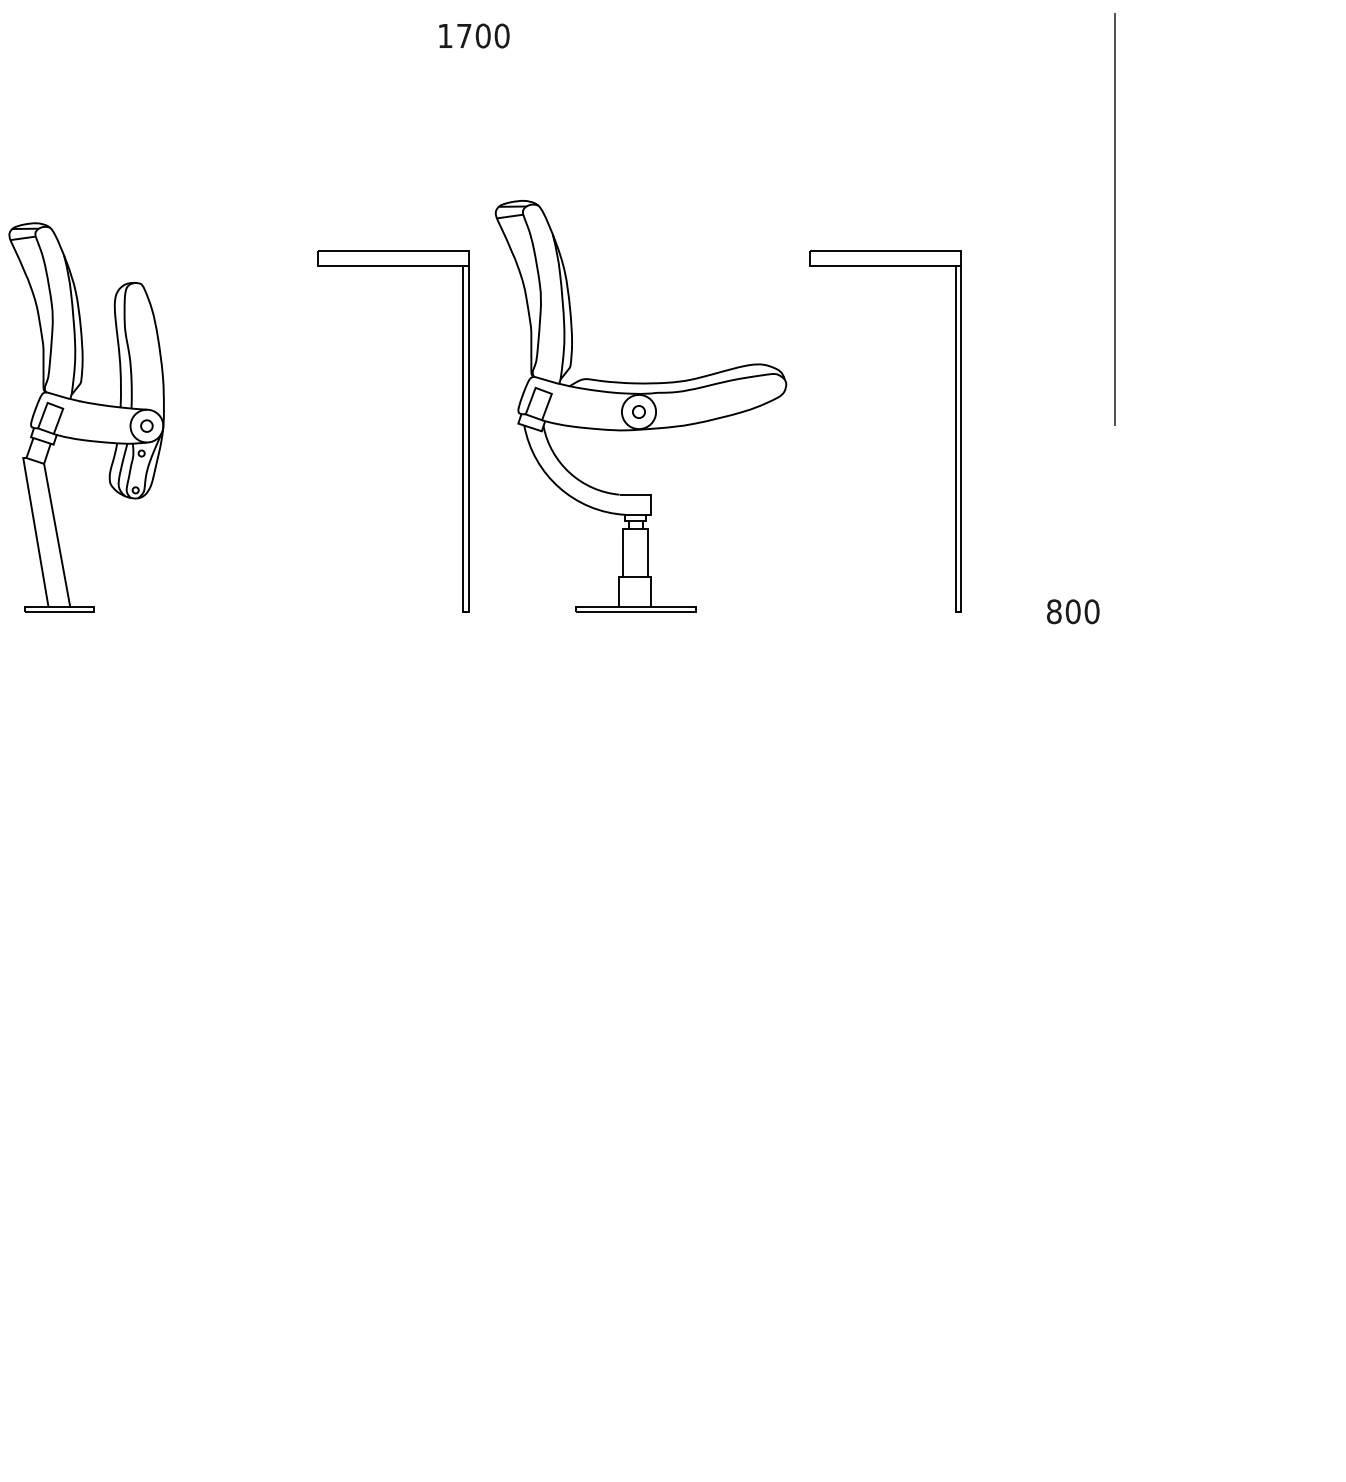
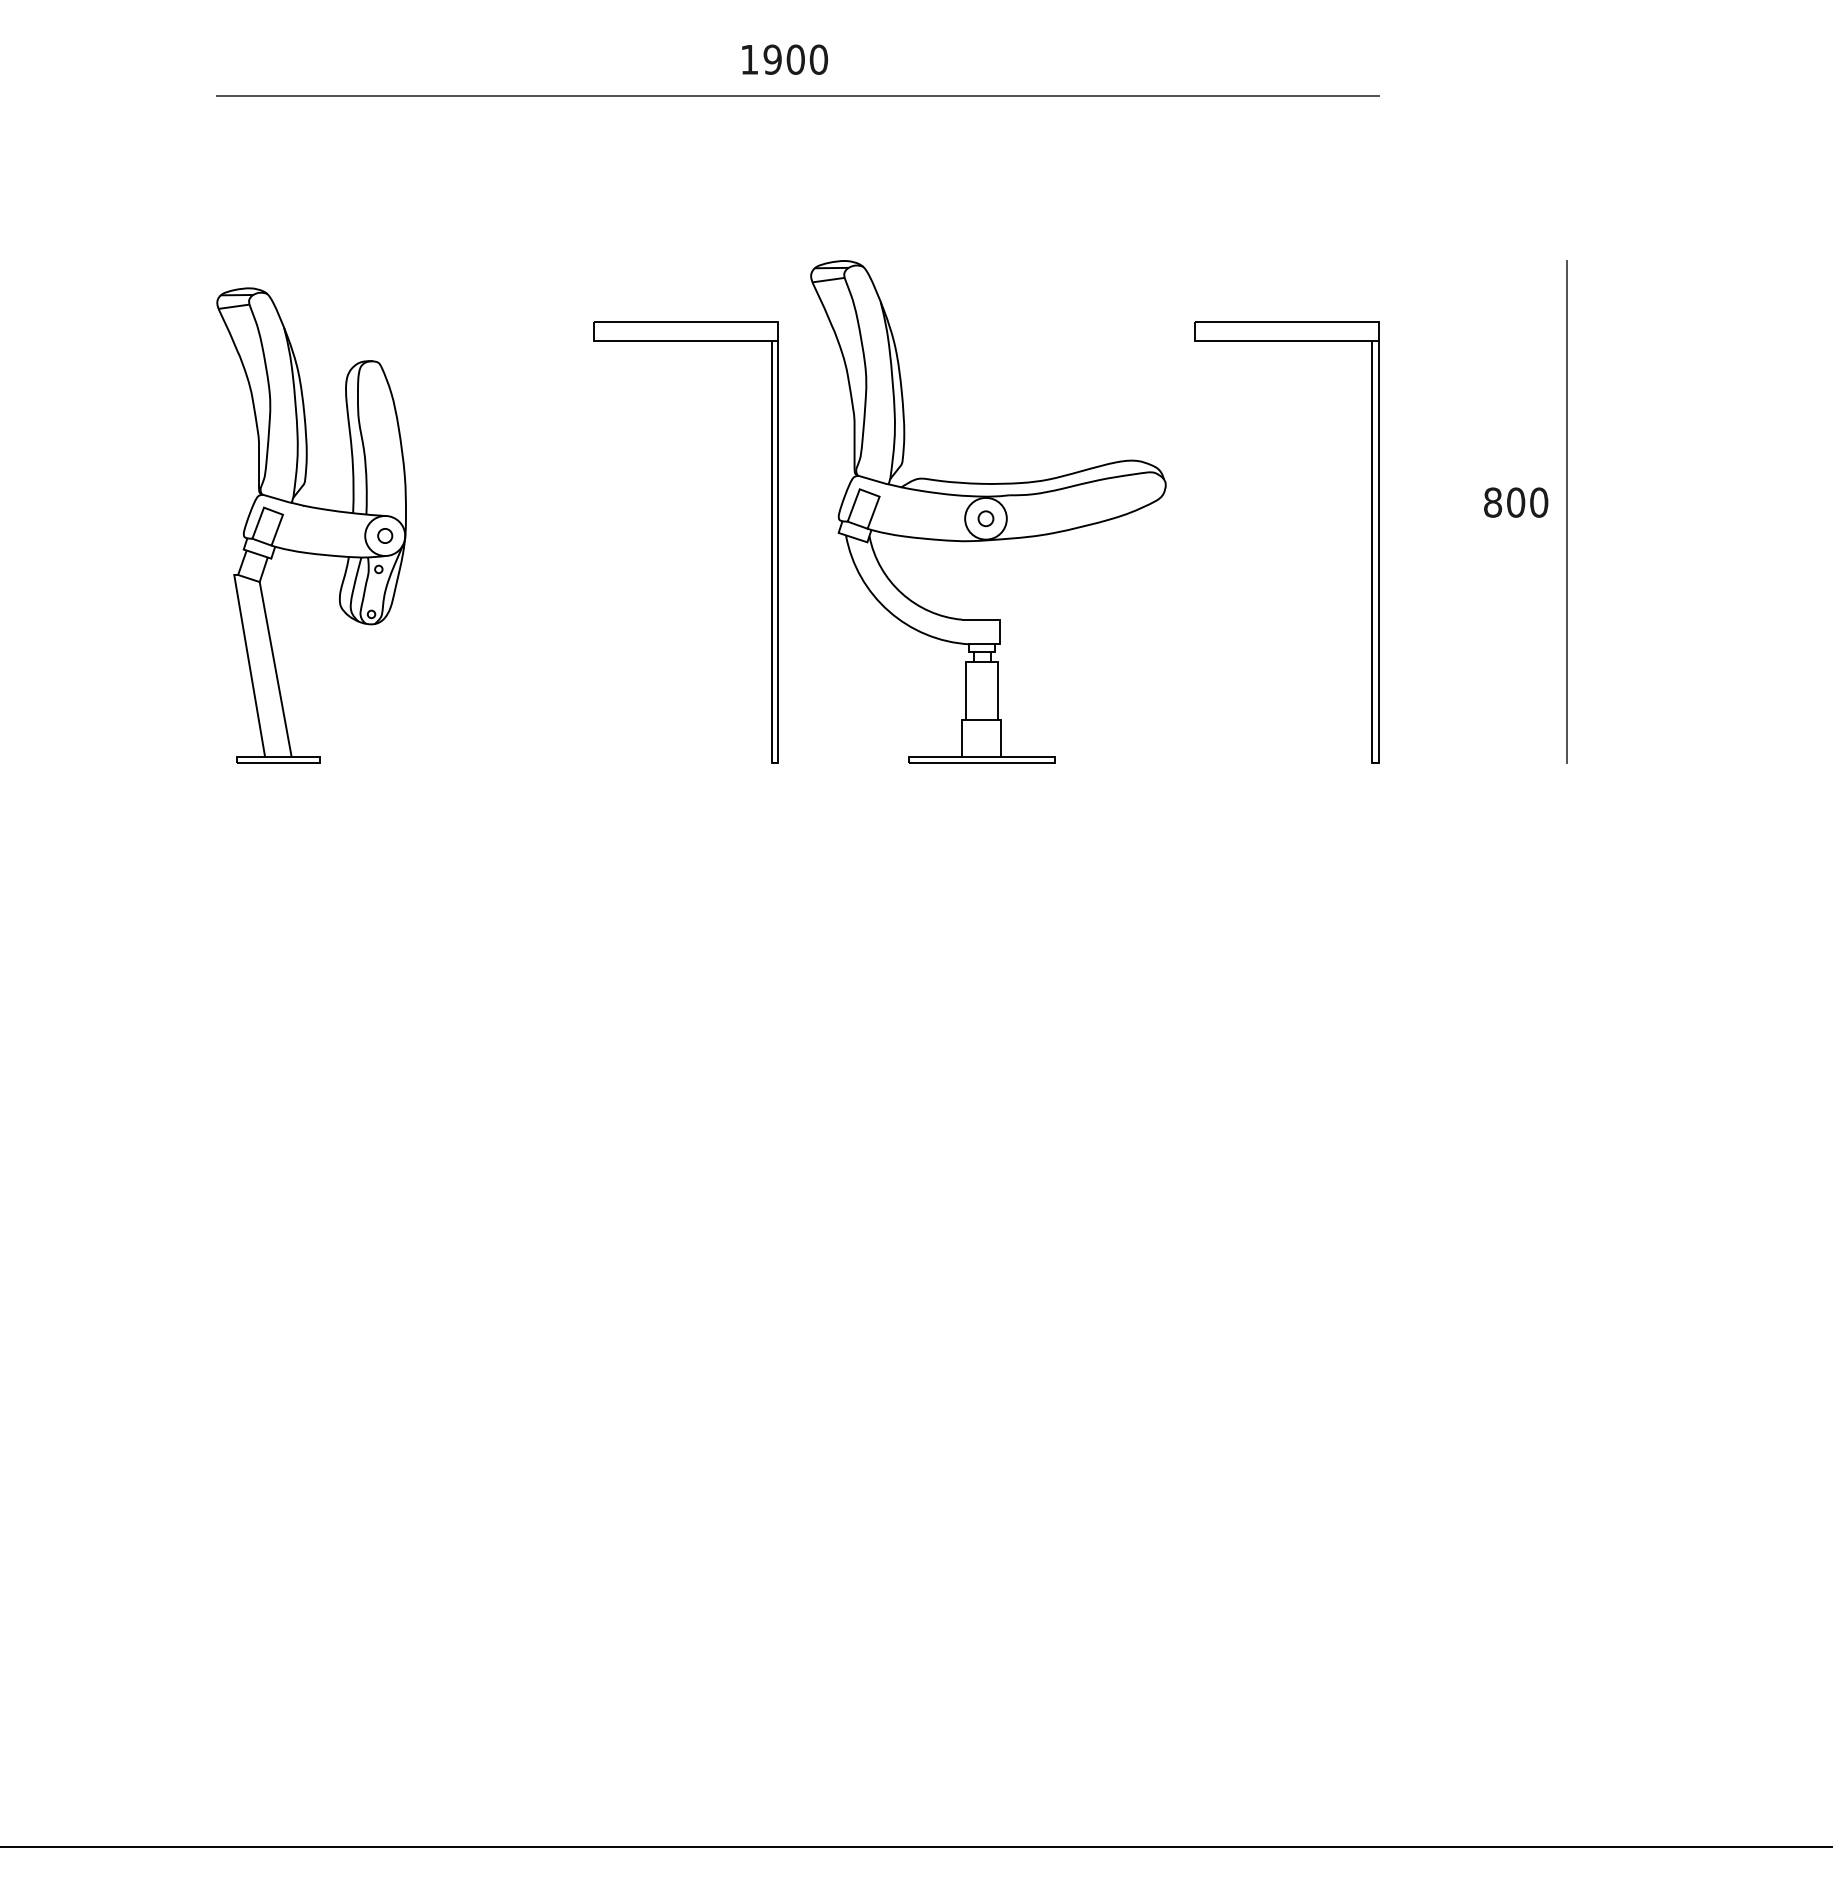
text: (464, 35) -> (772, 59), 1700 -> 1900
line: (484, 65) -> (797, 95), added
line: (1114, 219) -> (1566, 511), moved
text: (1073, 611) -> (1516, 502), moved

